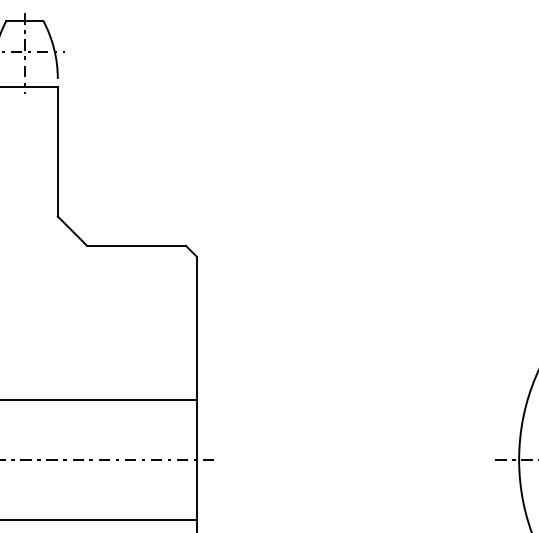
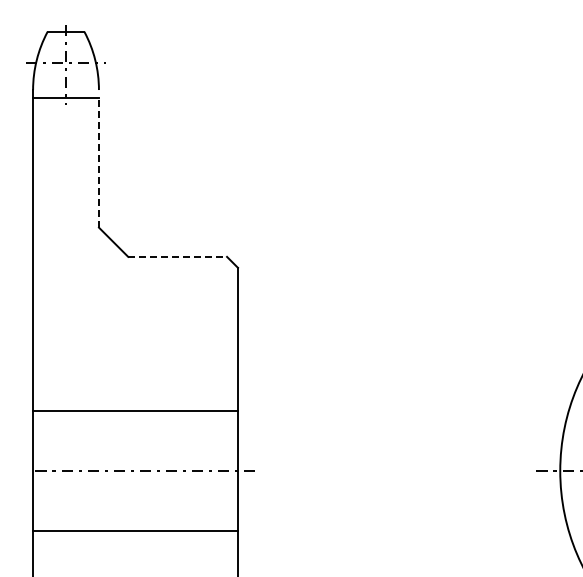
line: (57, 151) -> (98, 162), solid -> dashed
line: (137, 245) -> (178, 256), solid -> dashed

